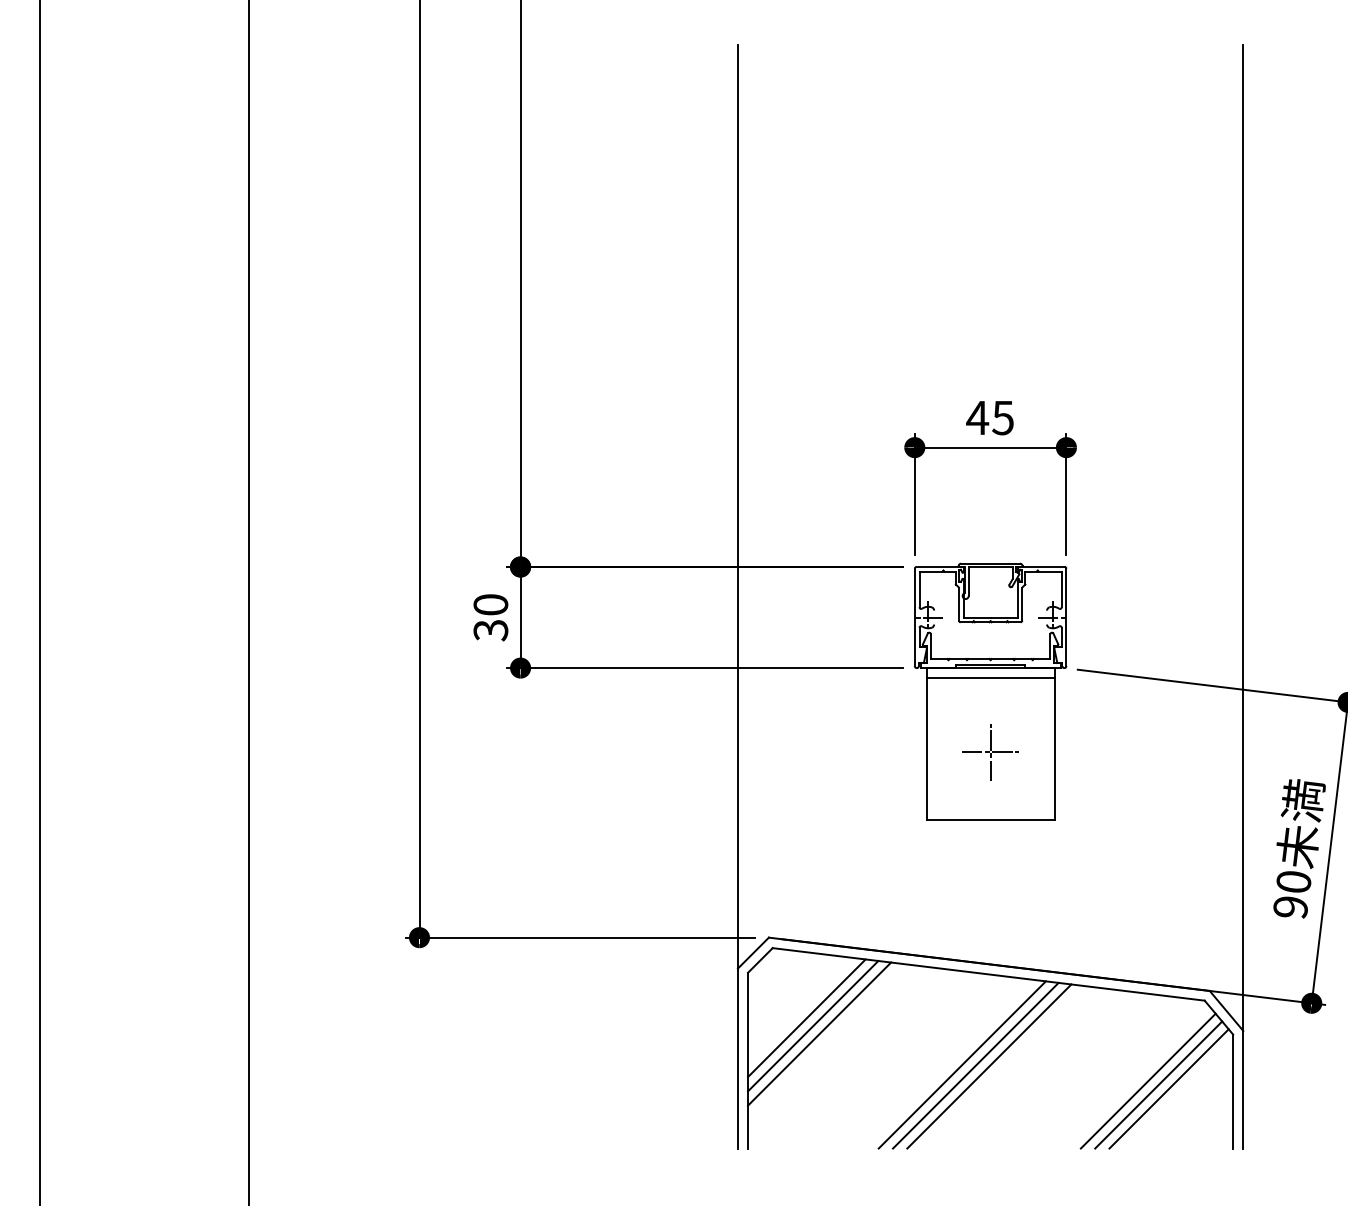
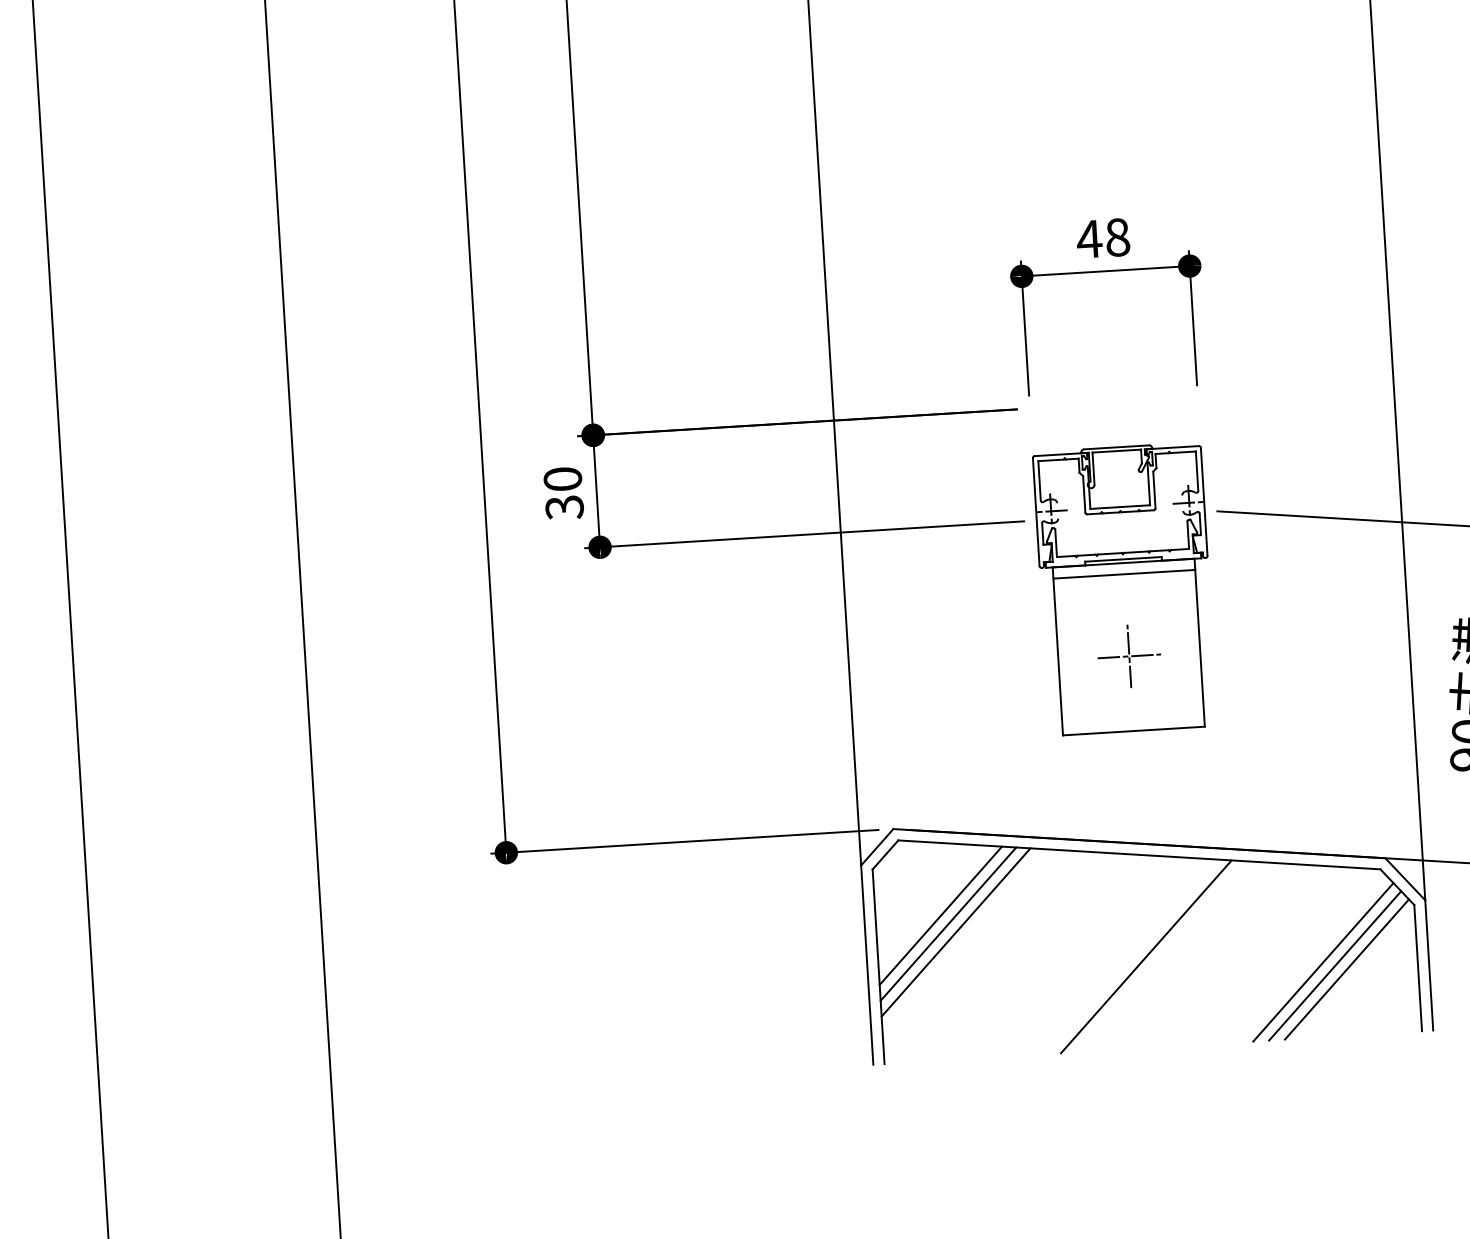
text: (1002, 417) -> (1116, 237), 45 -> 48
part: (990, 691) -> (1125, 589), moved
line: (961, 1064) -> (1115, 956), removed
line: (975, 1065) -> (1130, 956), removed

